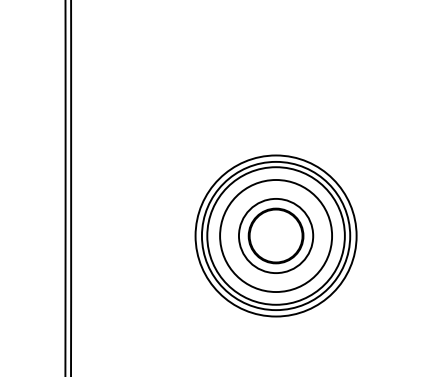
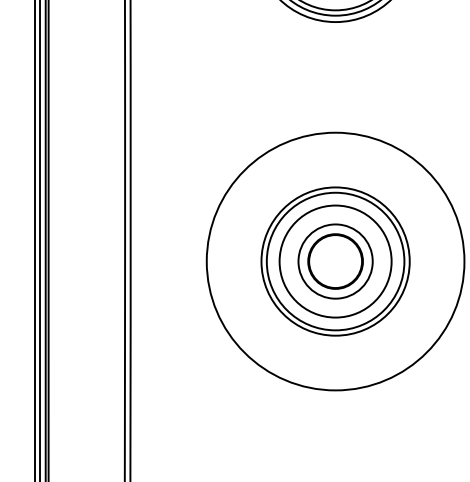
circle: (275, 235) -> (335, 261), size x1.6

